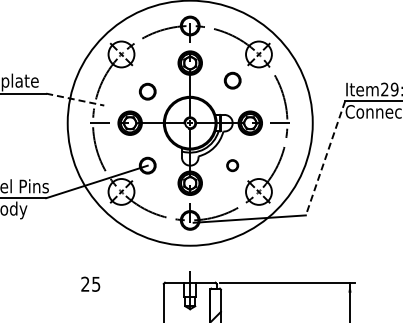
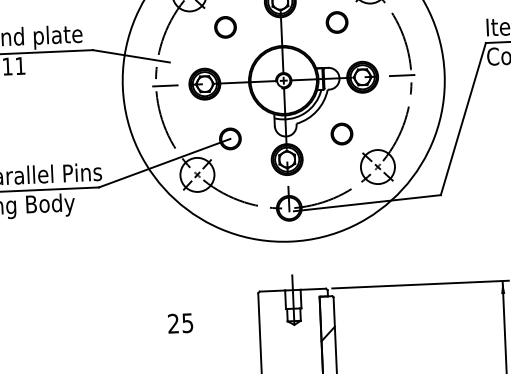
part: (147, 91) -> (225, 27), moved
line: (75, 99) -> (131, 56), dashed -> solid
line: (325, 158) -> (463, 119), dashed -> solid
part: (232, 165) -> (341, 133), size x1.43
text: (90, 283) -> (180, 322), moved

